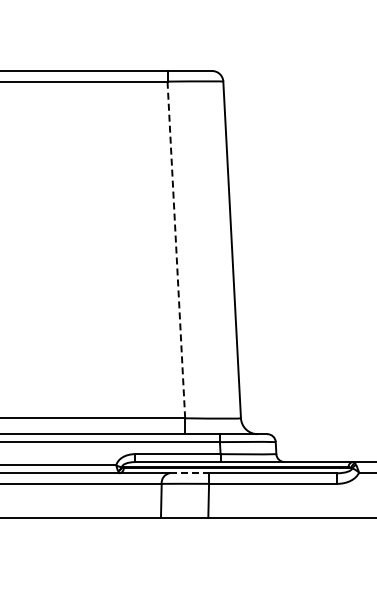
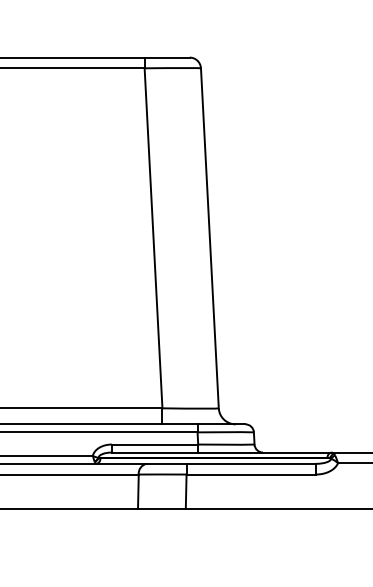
line: (176, 249) -> (153, 237), dashed -> solid
line: (189, 473) -> (166, 464), dashed -> solid

